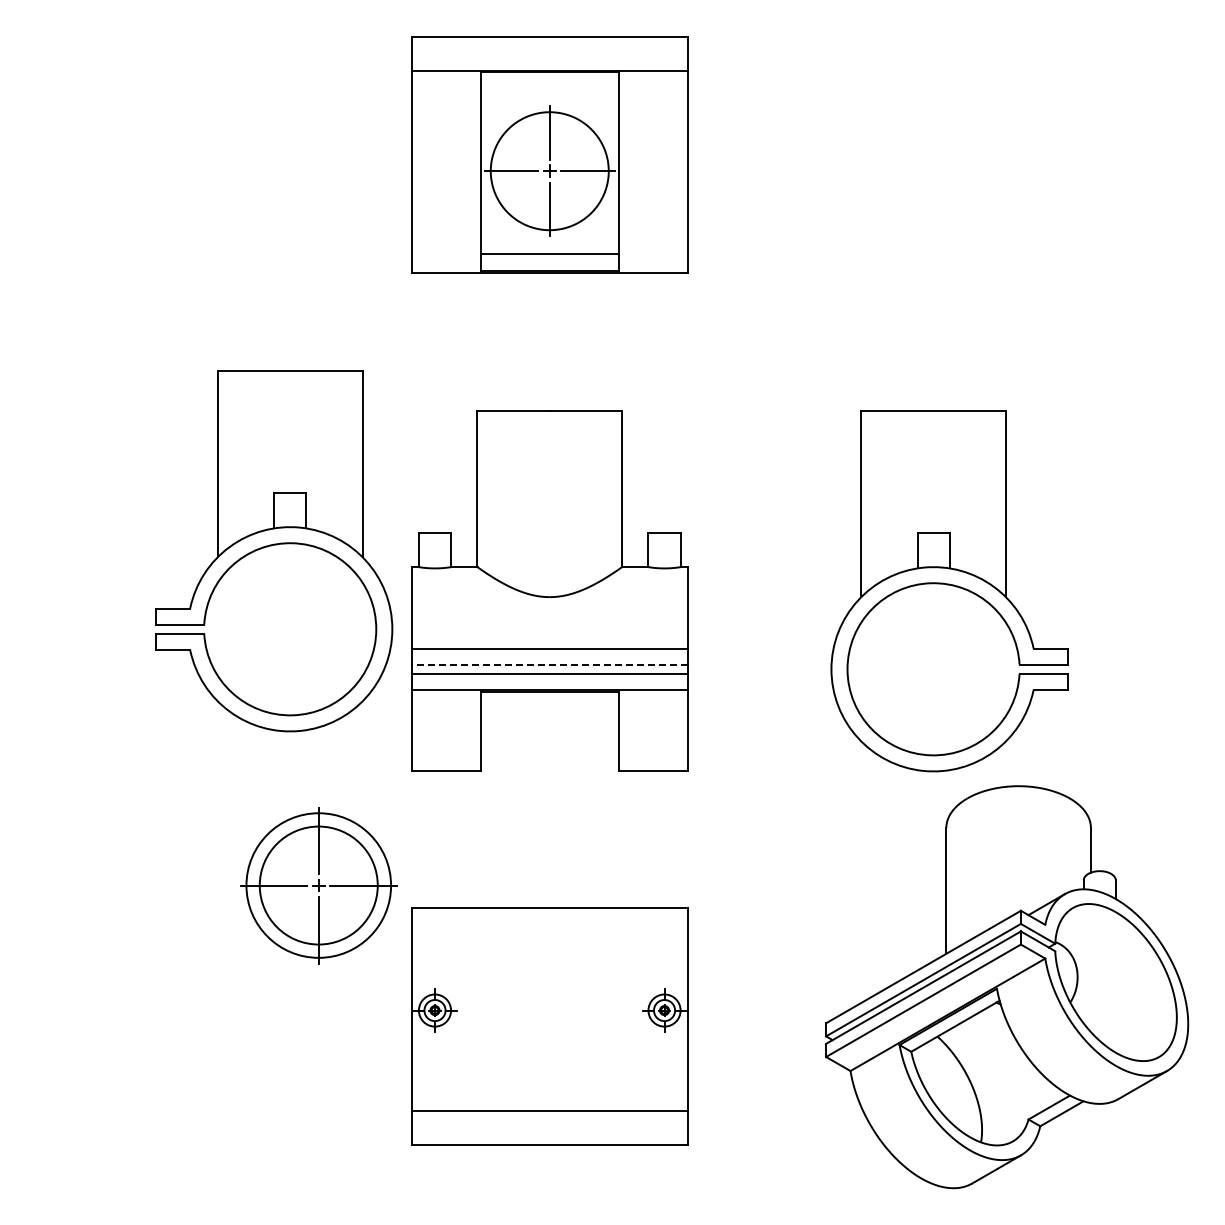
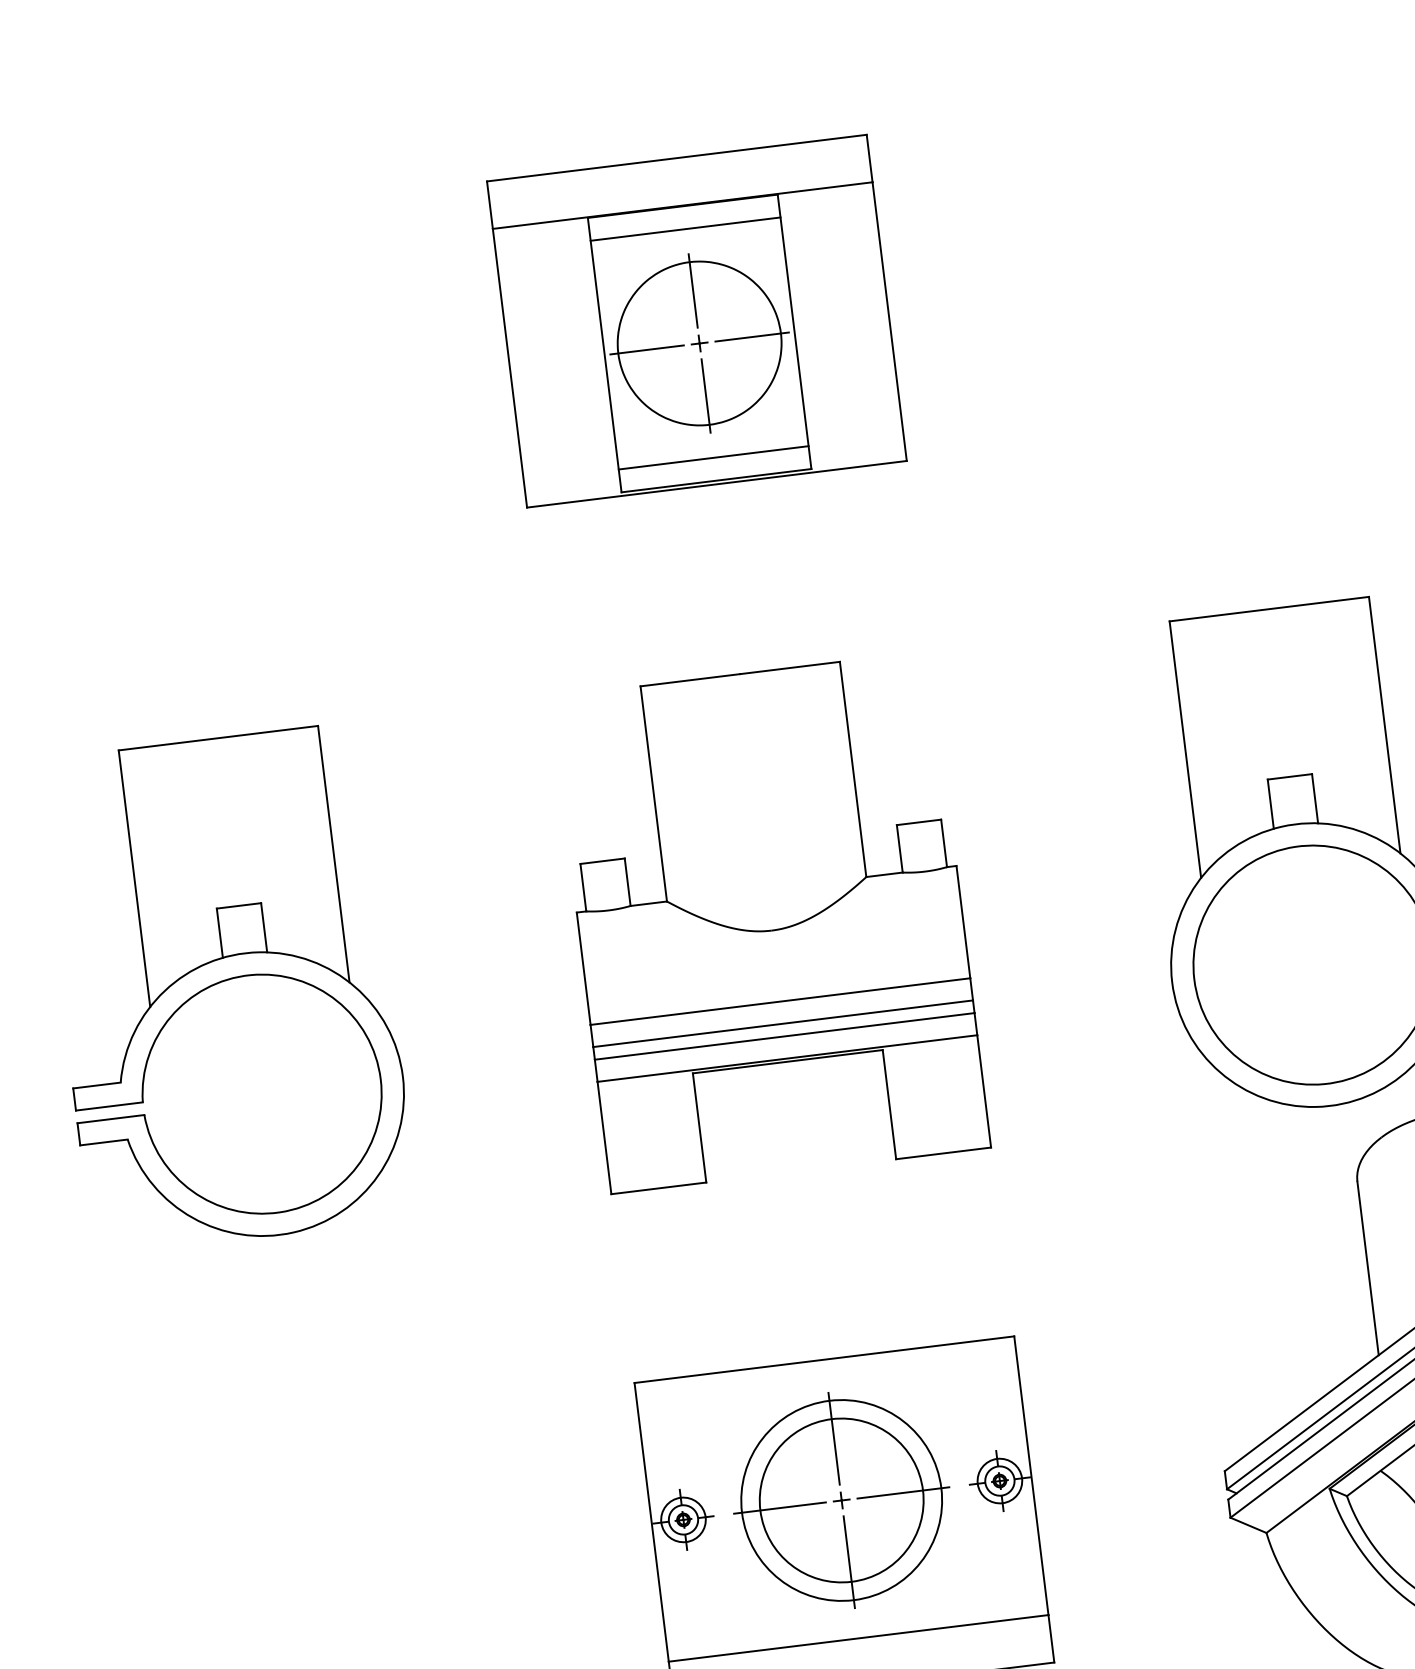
line: (549, 88) -> (685, 229), added
part: (274, 551) -> (227, 989), moved
line: (549, 664) -> (782, 1023), dashed -> solid
part: (318, 885) -> (841, 1500), moved

